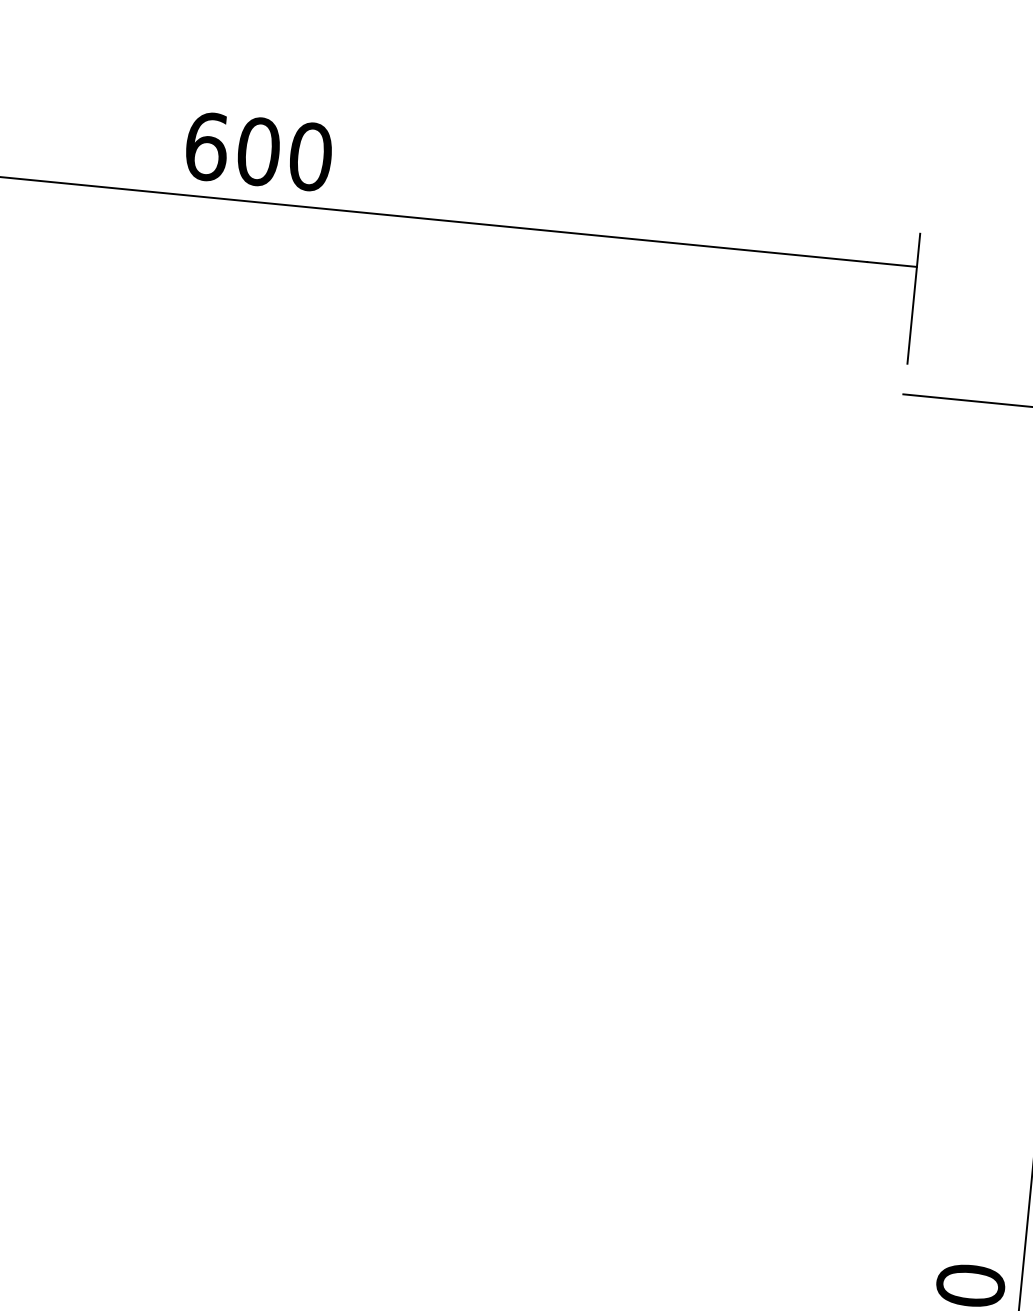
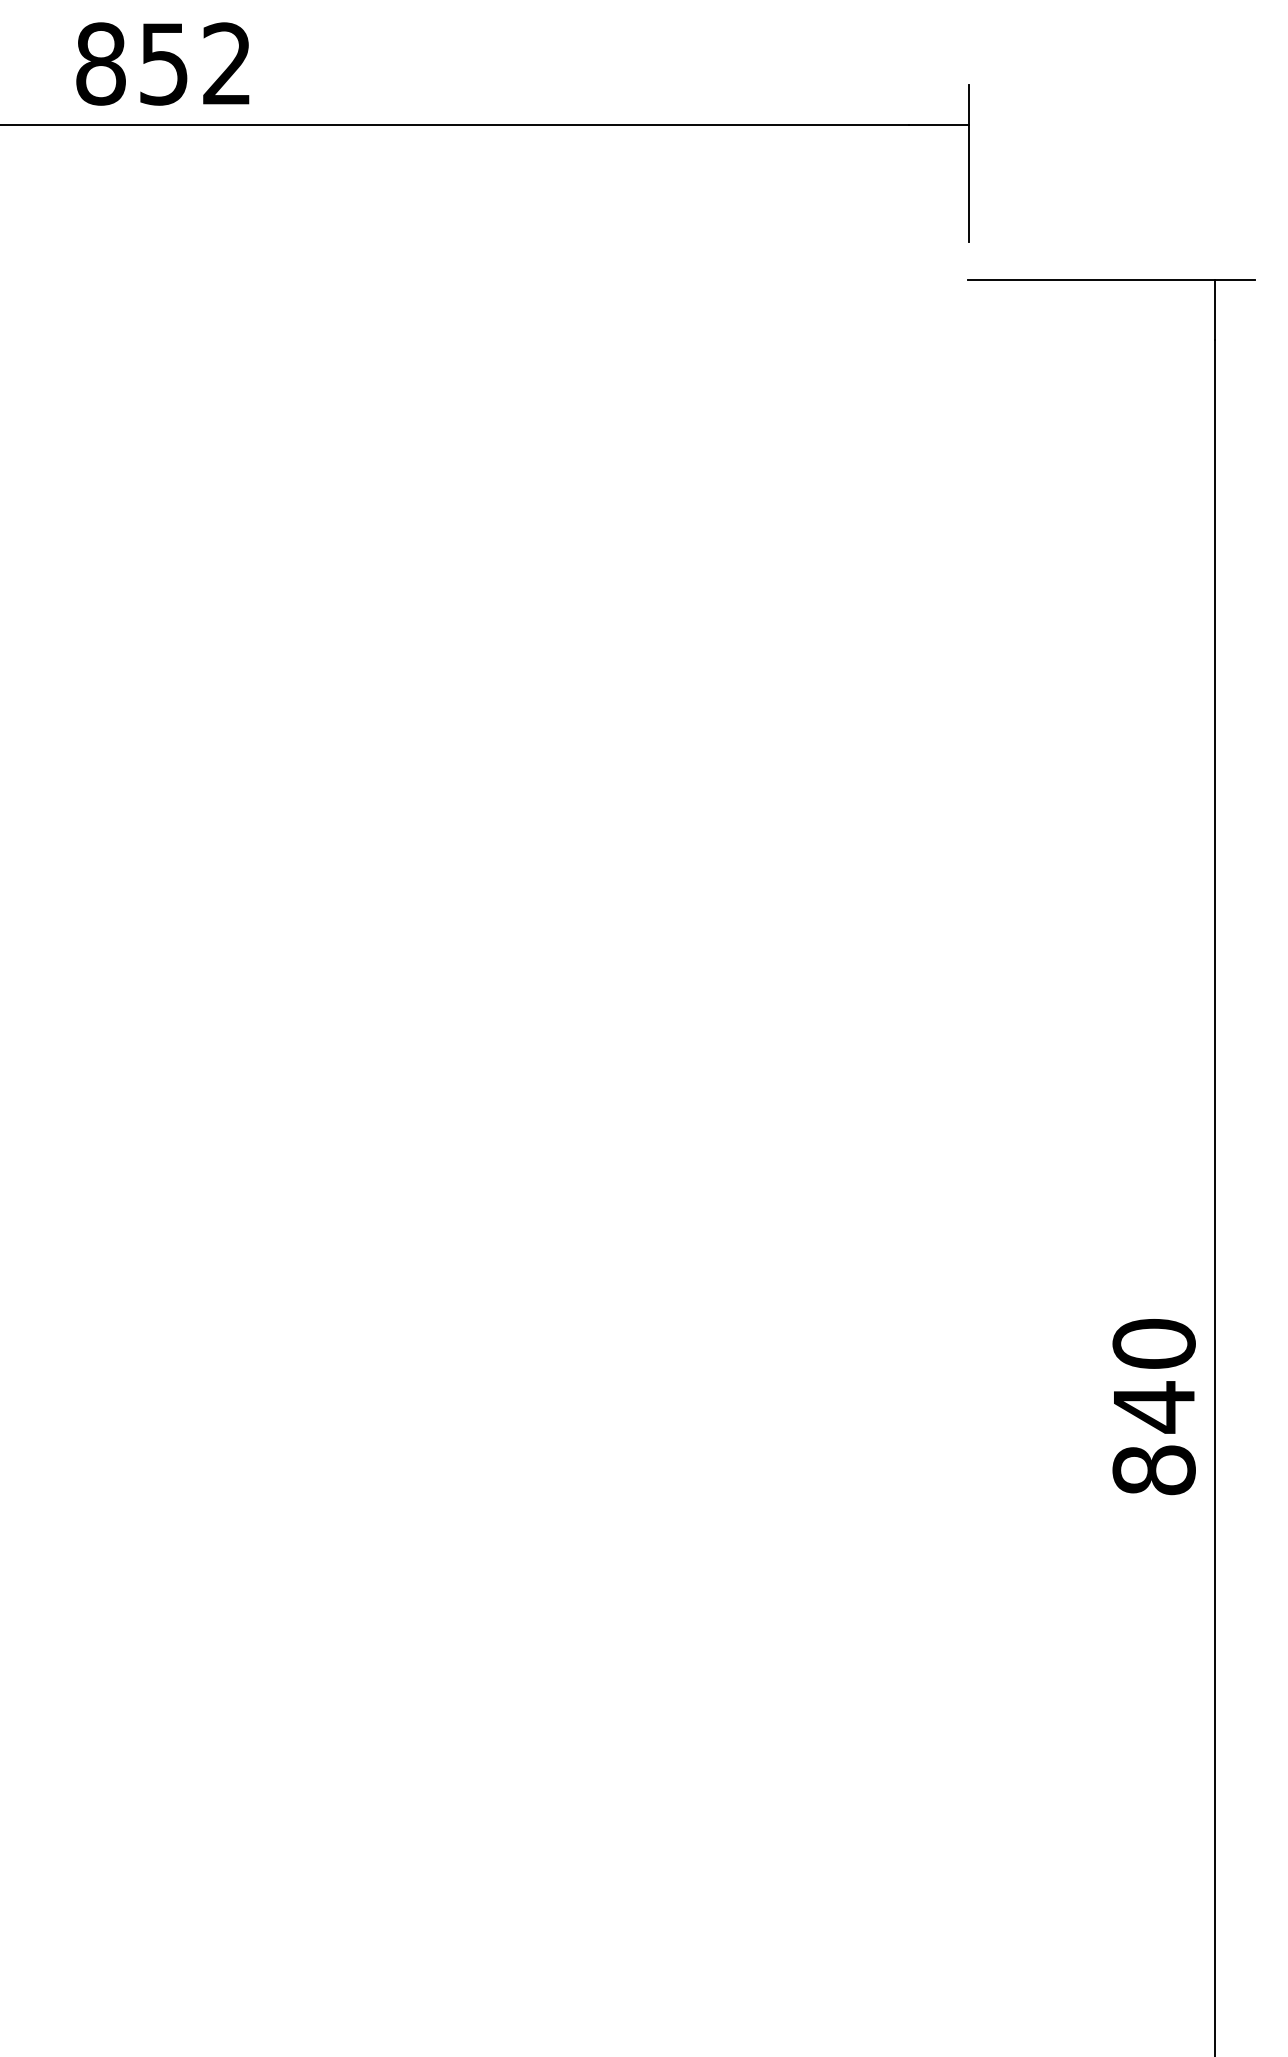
text: (259, 151) -> (164, 63), 600 -> 852

